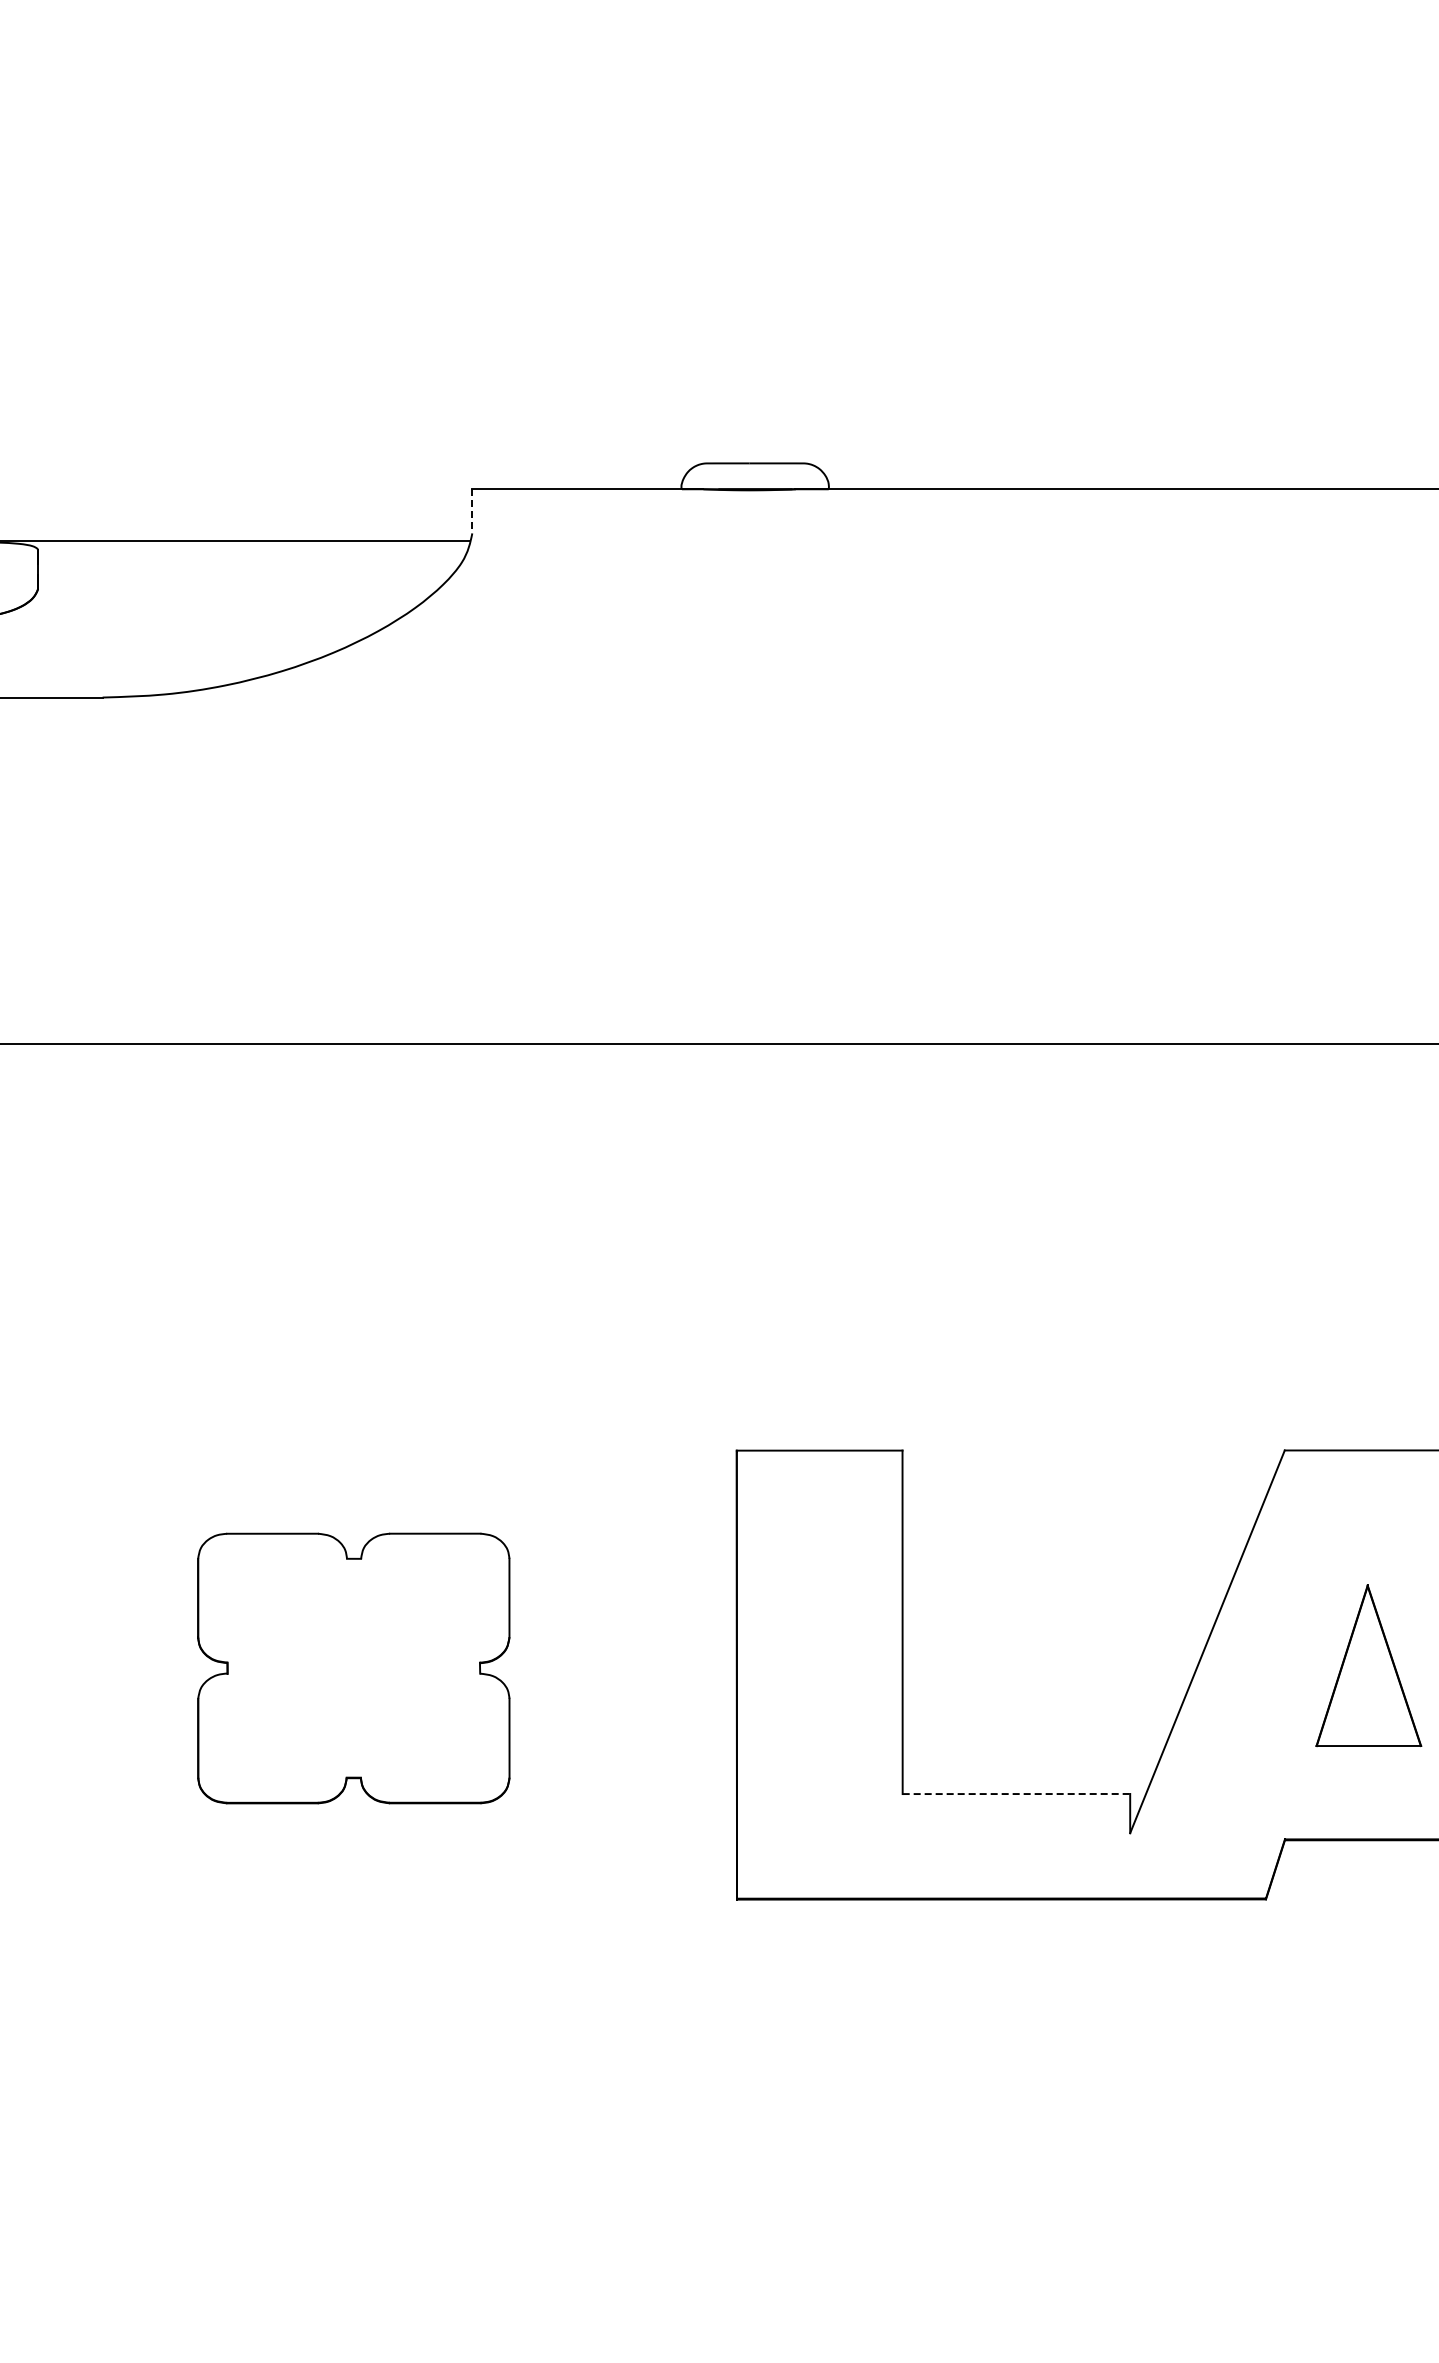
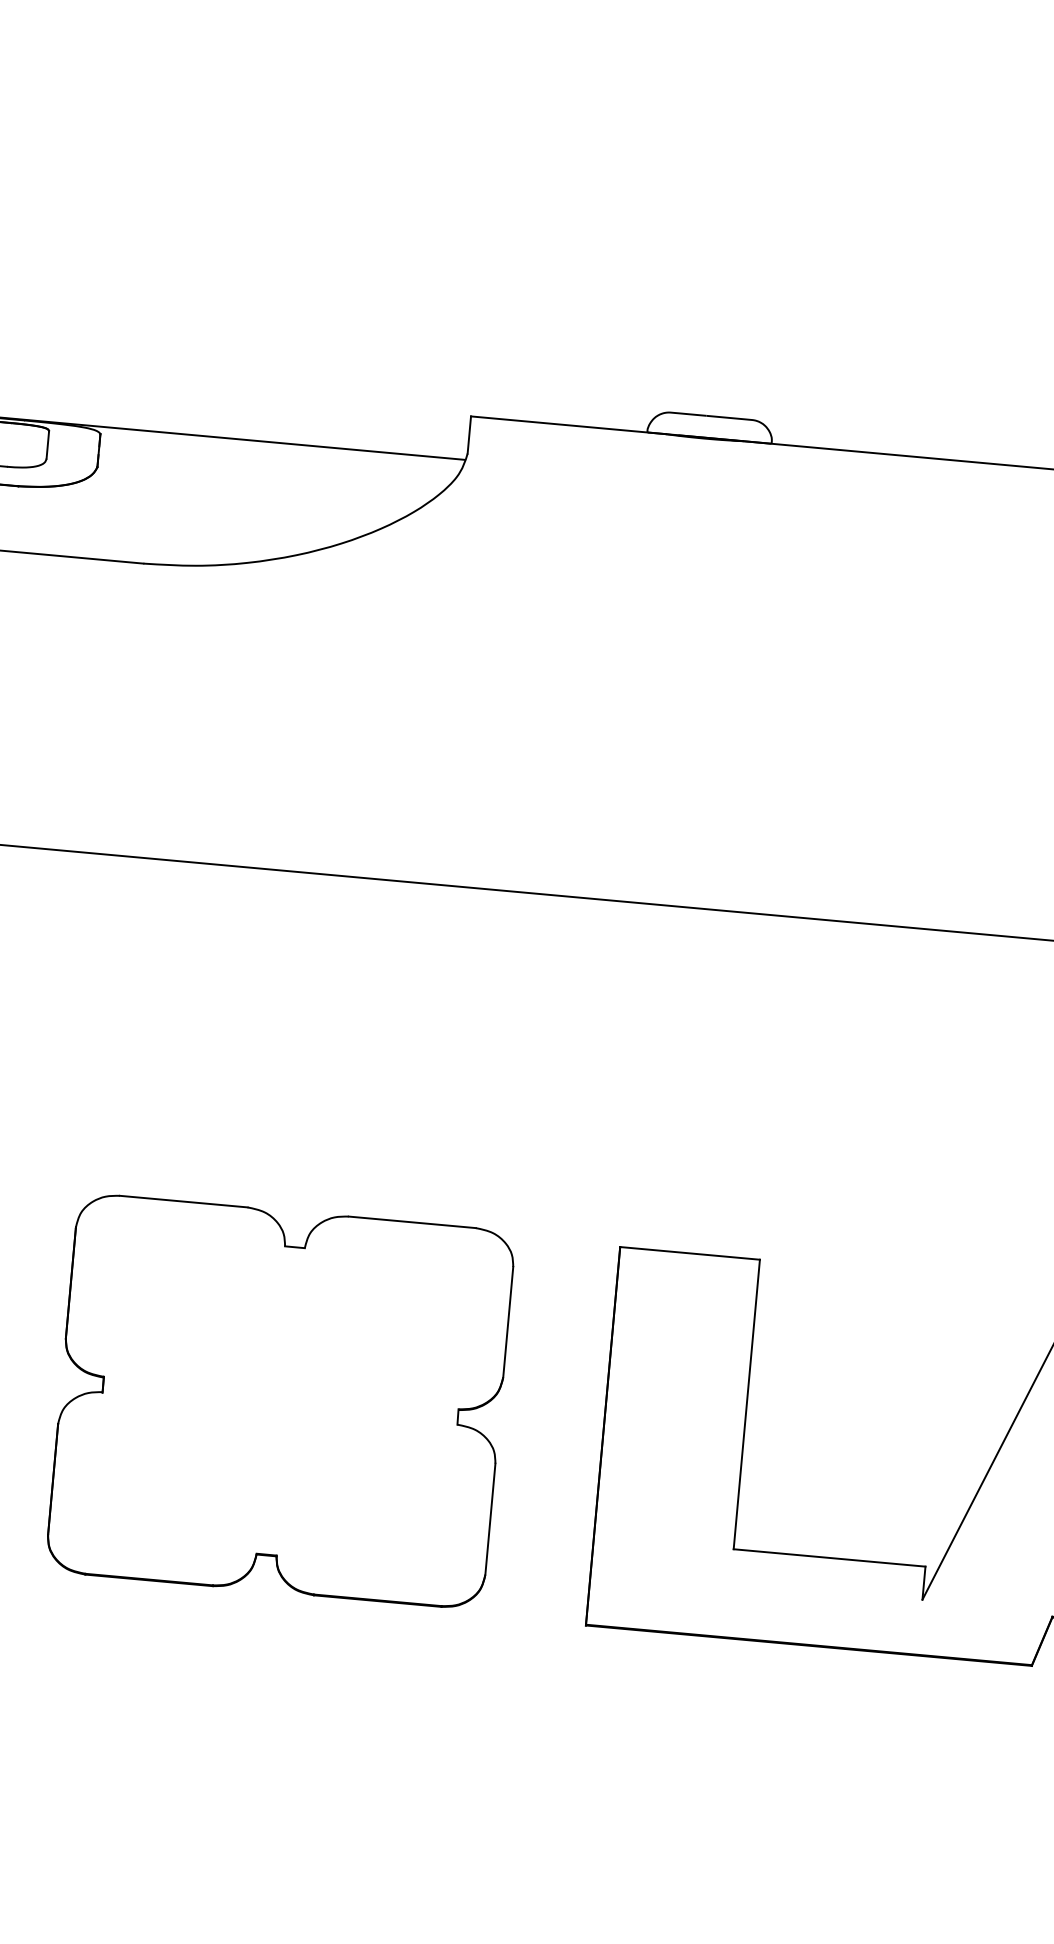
line: (472, 511) -> (469, 435), dashed -> solid
part: (353, 1668) -> (280, 1401), size x1.67
line: (1016, 1794) -> (829, 1558), dashed -> solid

